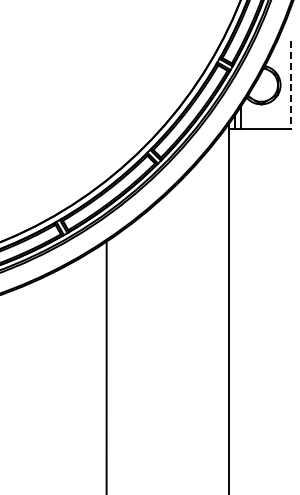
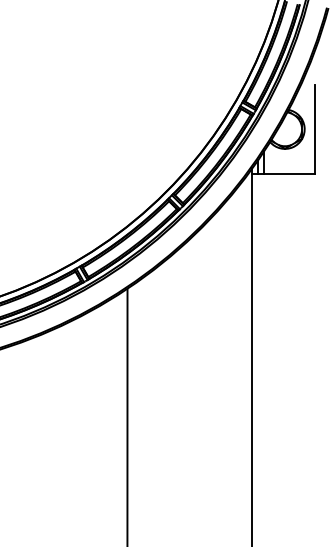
line: (290, 85) -> (314, 129), dashed -> solid

